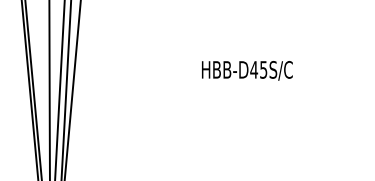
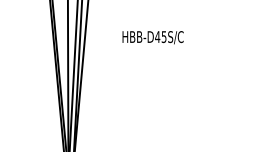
text: (246, 70) -> (152, 37), moved

